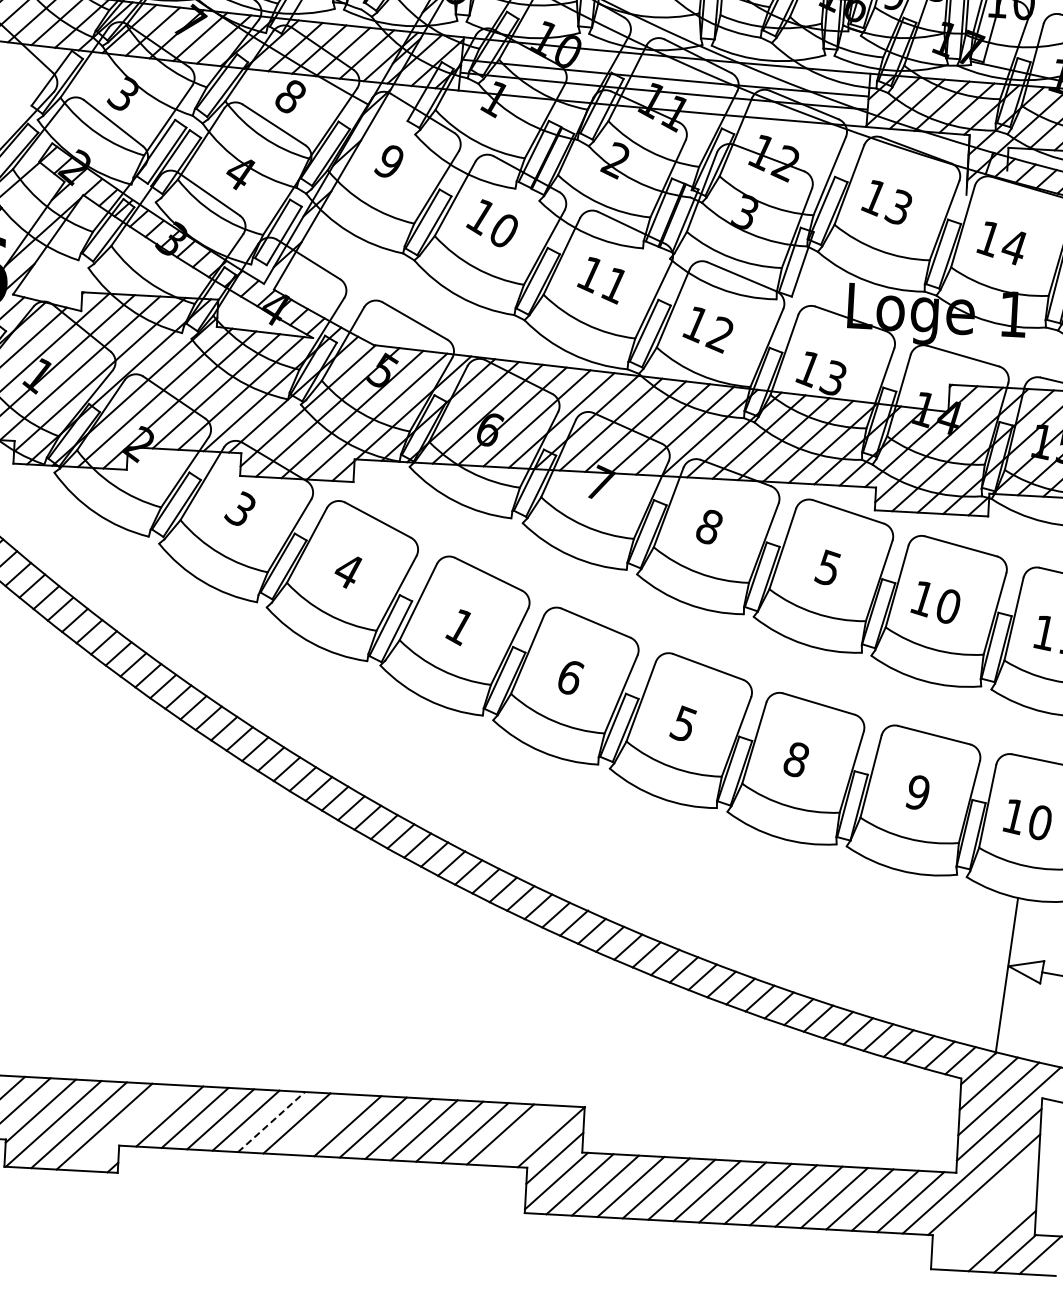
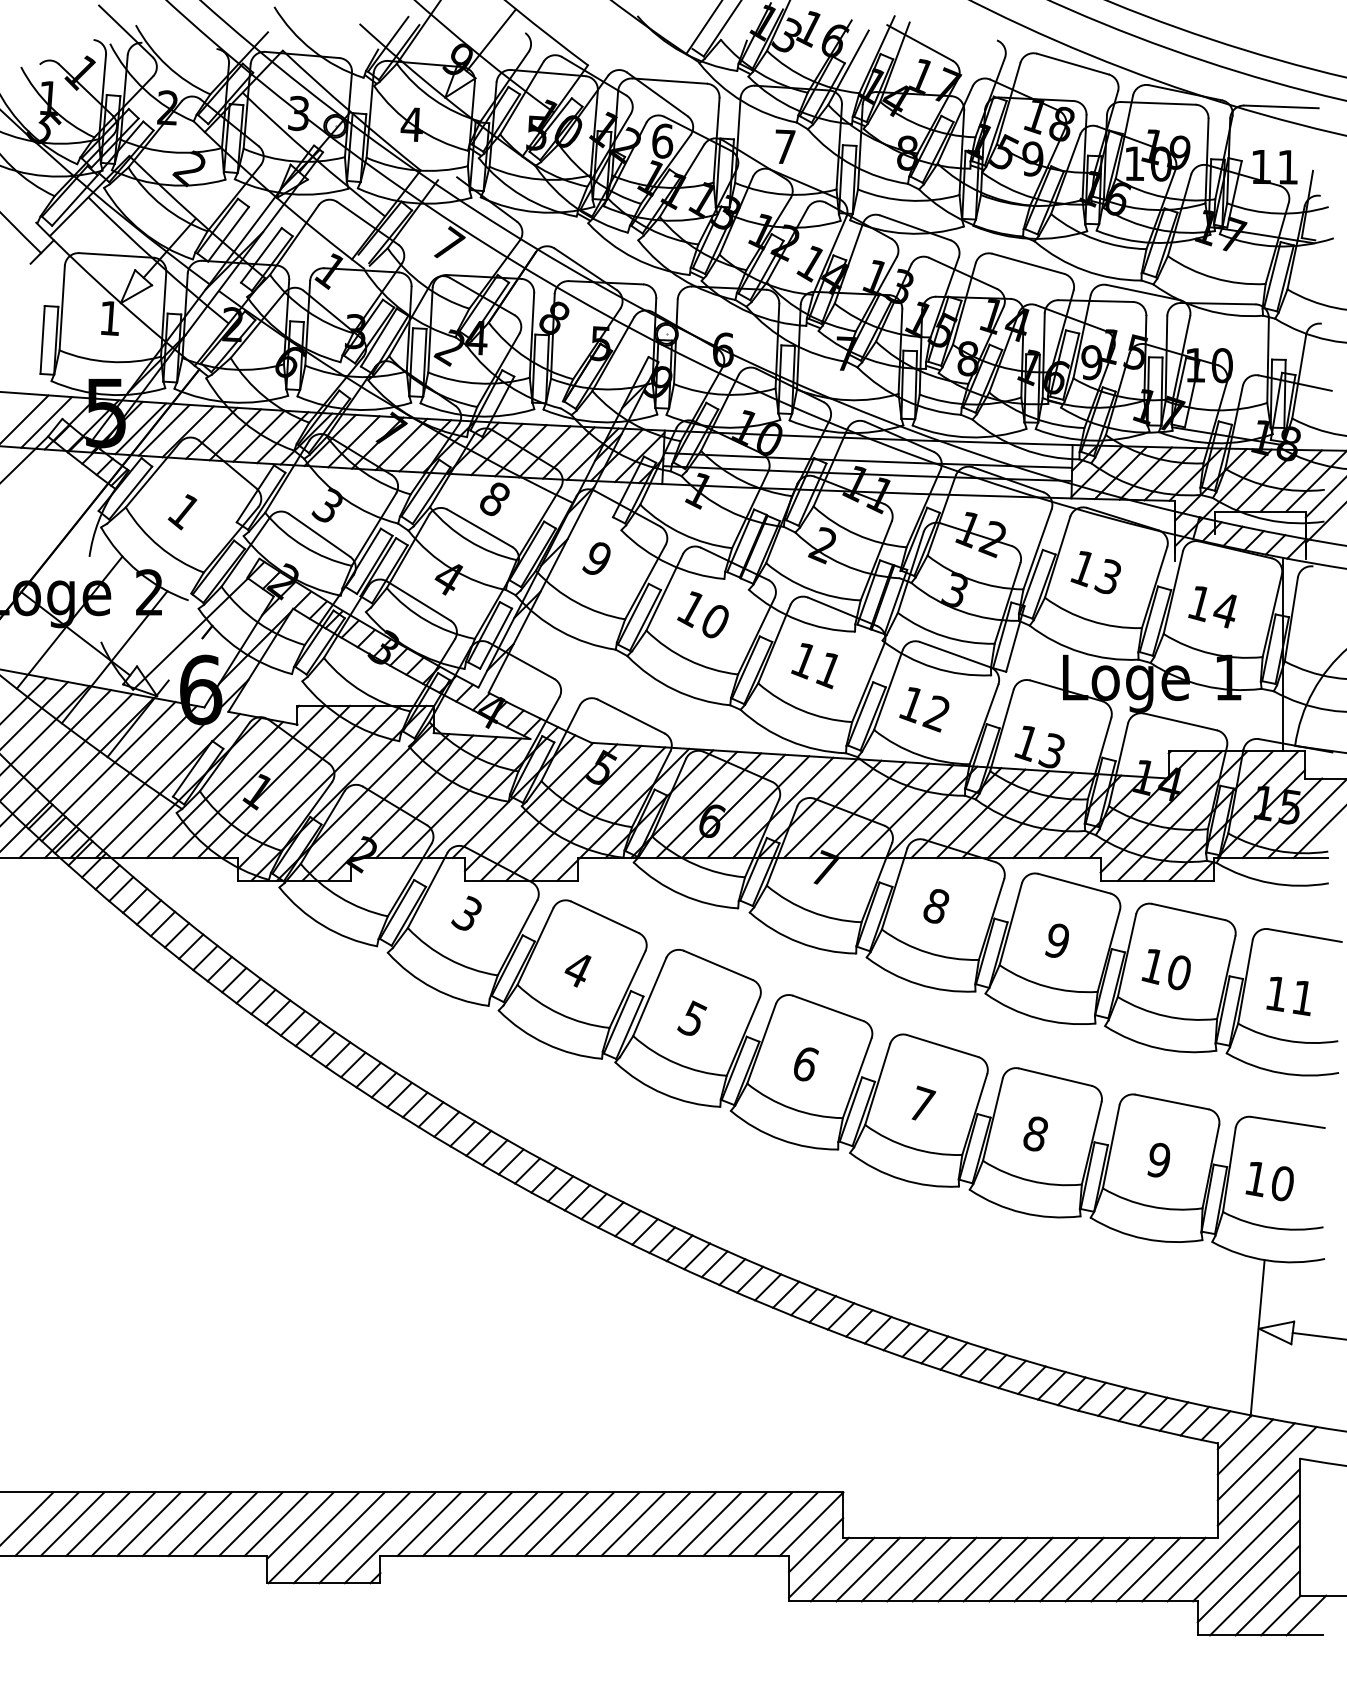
text: (827, 567) -> (1056, 940), 5 -> 9
text: (459, 626) -> (692, 1019), 1 -> 5
text: (683, 723) -> (921, 1103), 5 -> 7
line: (271, 1122) -> (531, 1524), dashed -> solid
line: (322, 1124) -> (582, 1523), added
line: (129, 1127) -> (389, 1537), added
line: (525, 1135) -> (785, 1523), added
line: (985, 1208) -> (1248, 1571), added
line: (990, 1227) -> (1254, 1590), added

